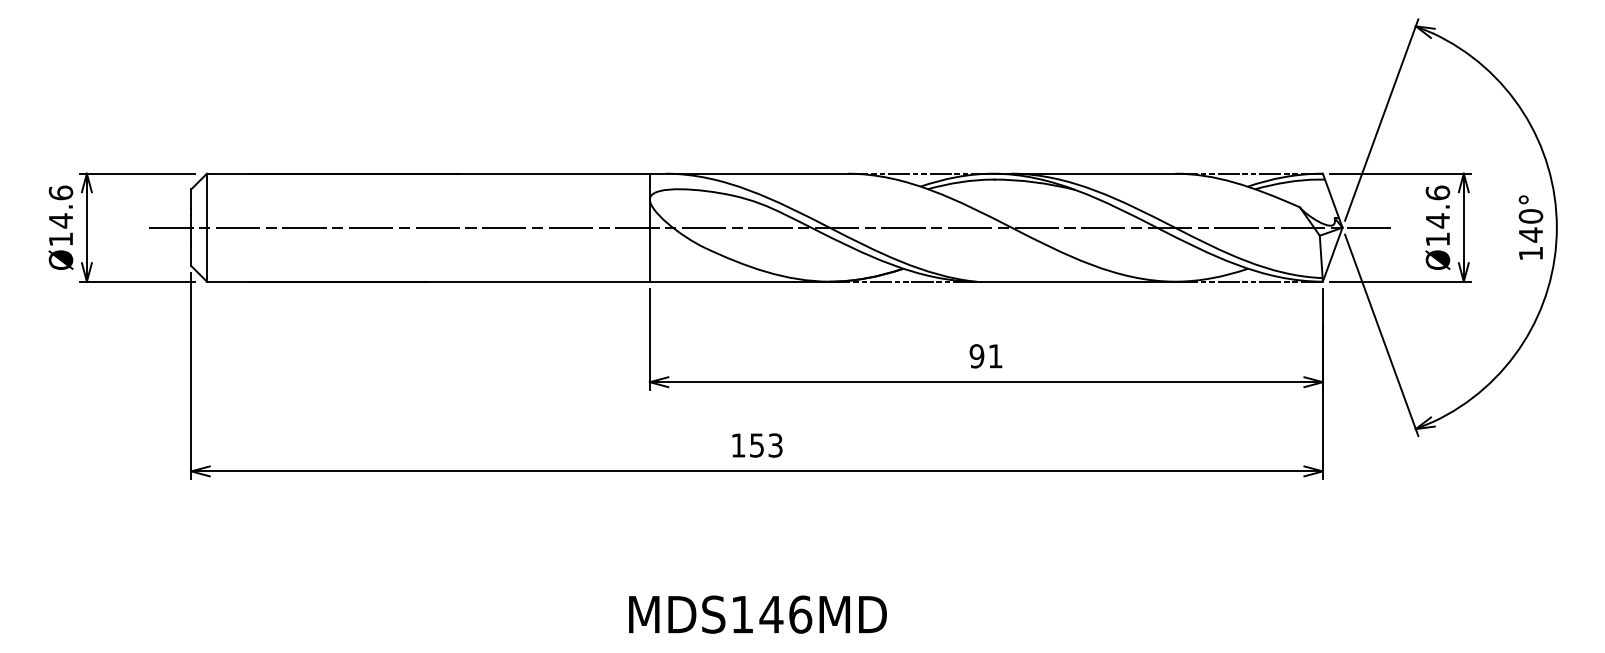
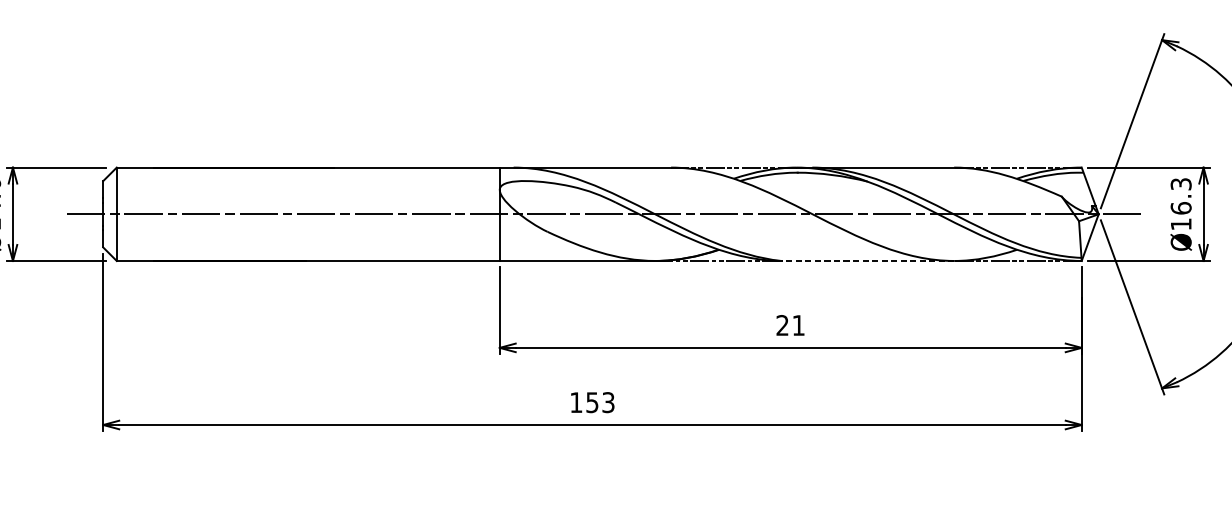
text: (1437, 206) -> (1180, 195), Ø14.6 -> Ø16.3
line: (1074, 281) -> (866, 260), solid -> dashed
text: (976, 356) -> (782, 325), 91 -> 21

